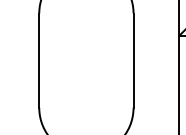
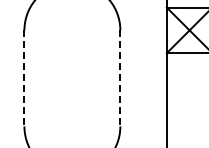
line: (39, 60) -> (24, 78), solid -> dashed
line: (133, 60) -> (120, 78), solid -> dashed

